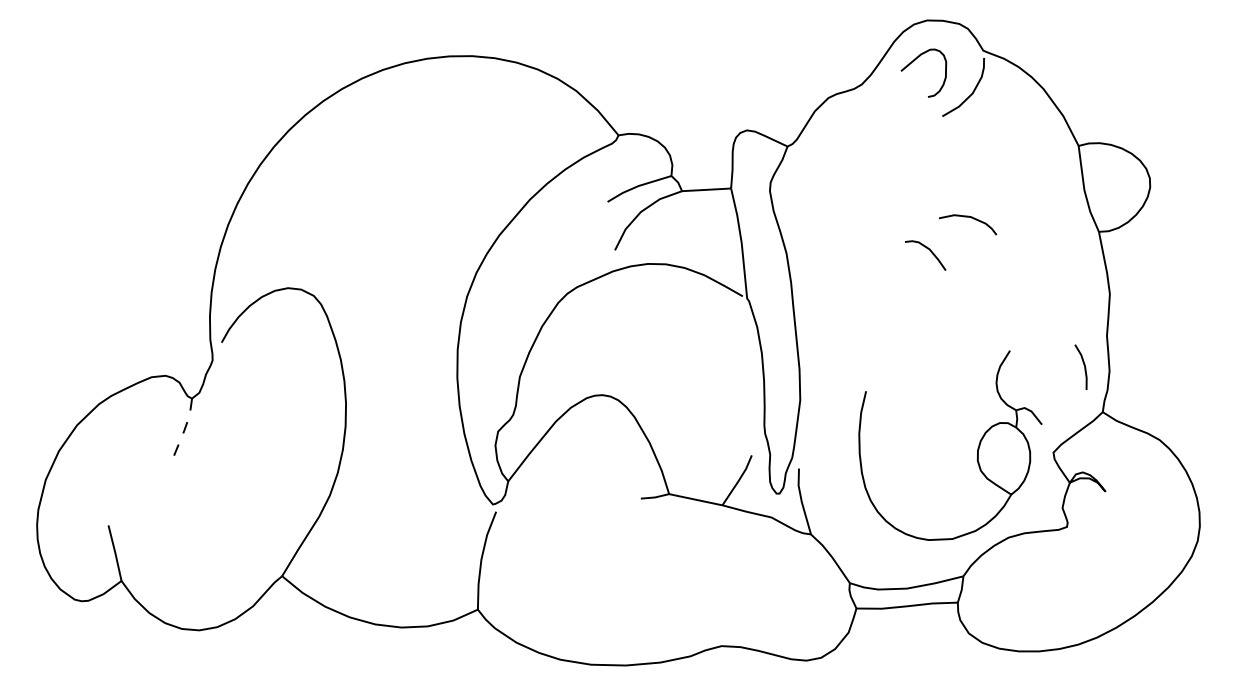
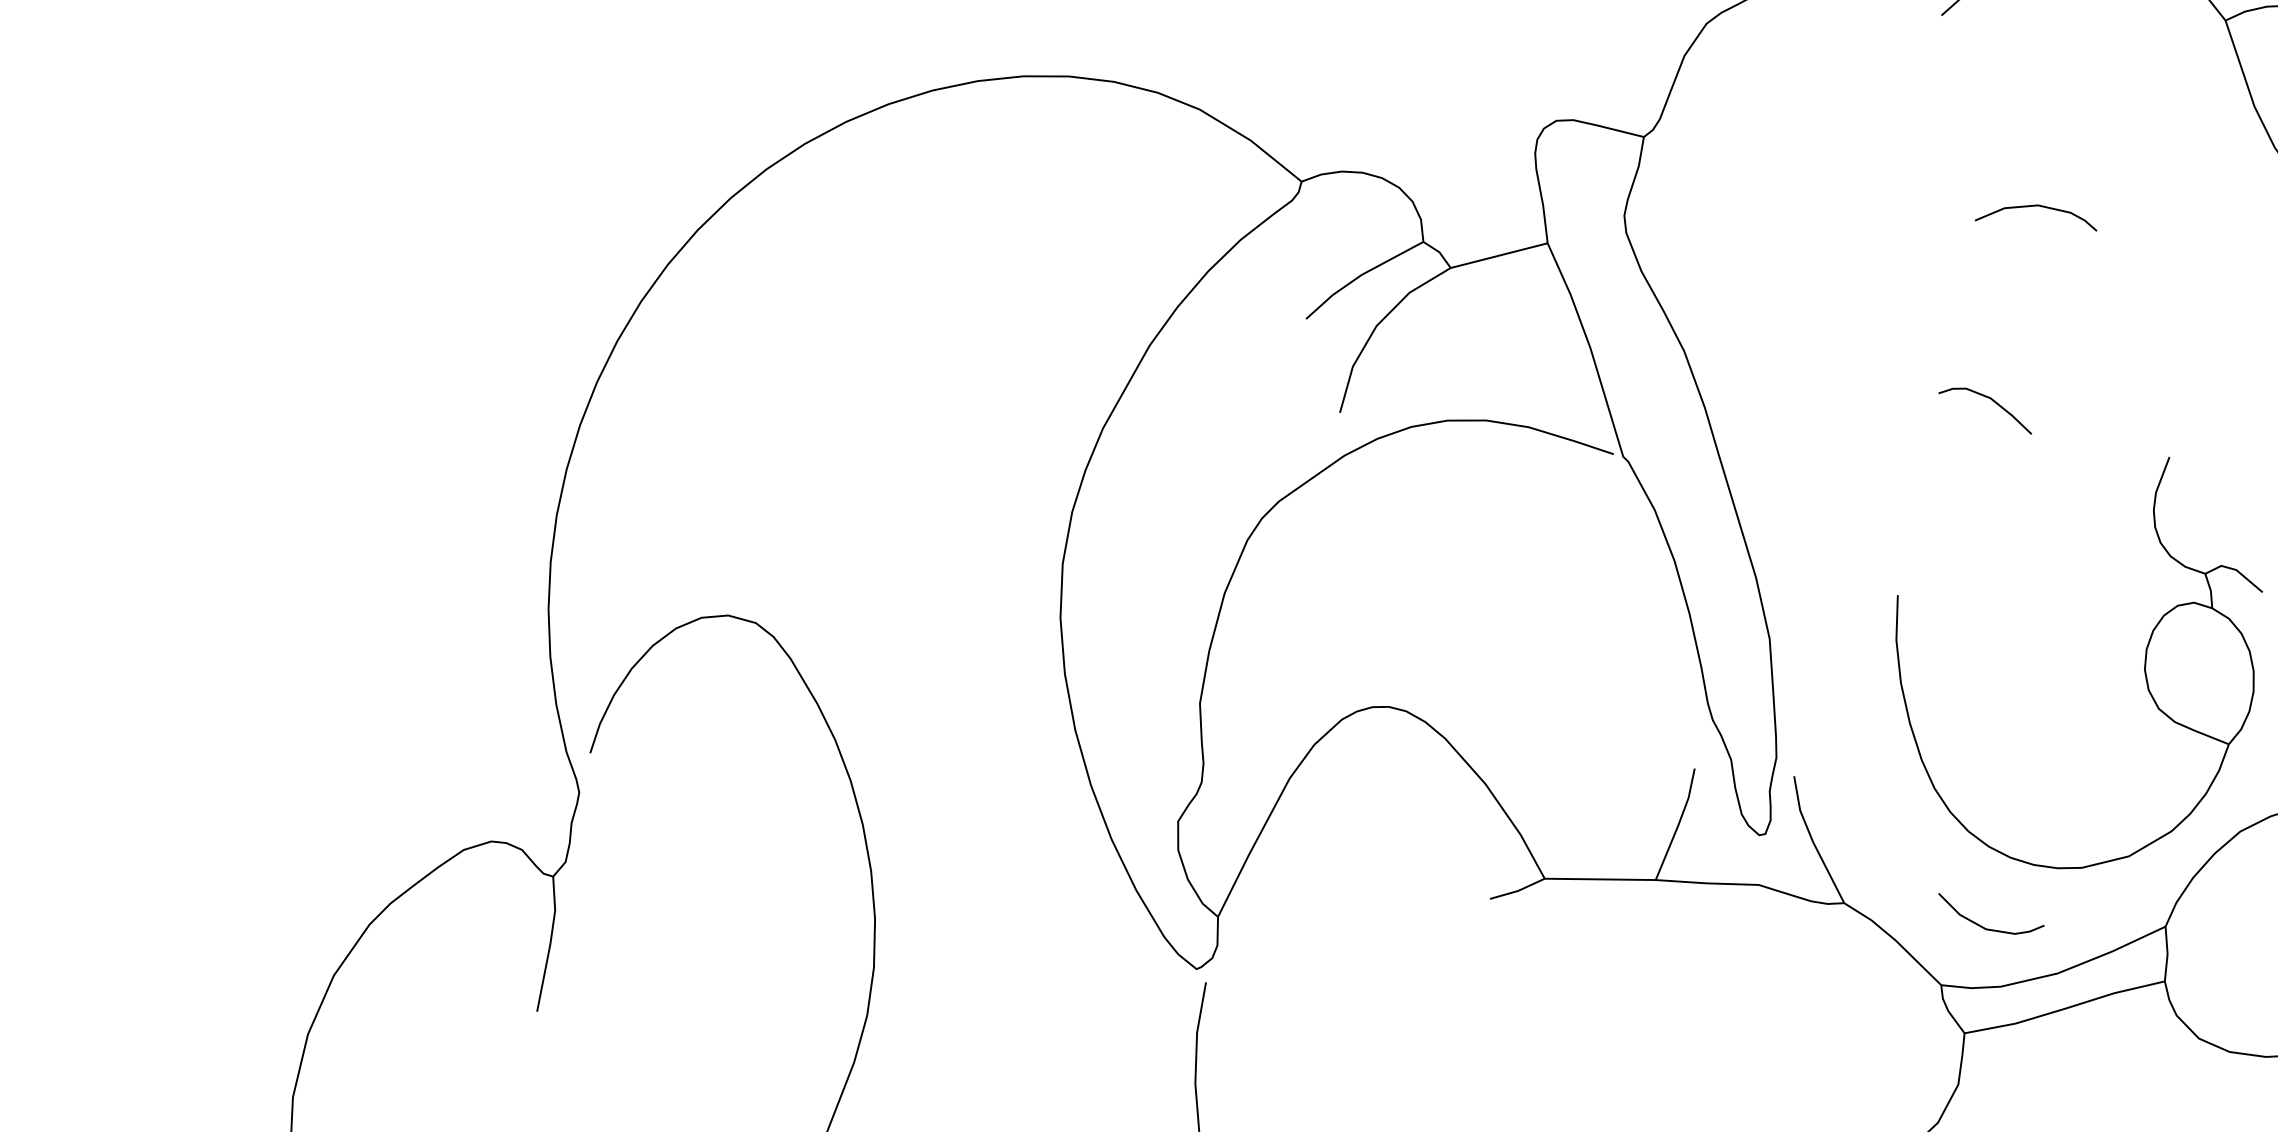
curve: (930, 252) -> (1993, 404), moved
line: (184, 430) -> (550, 943), dashed -> solid
curve: (877, 559) -> (1987, 926), added

